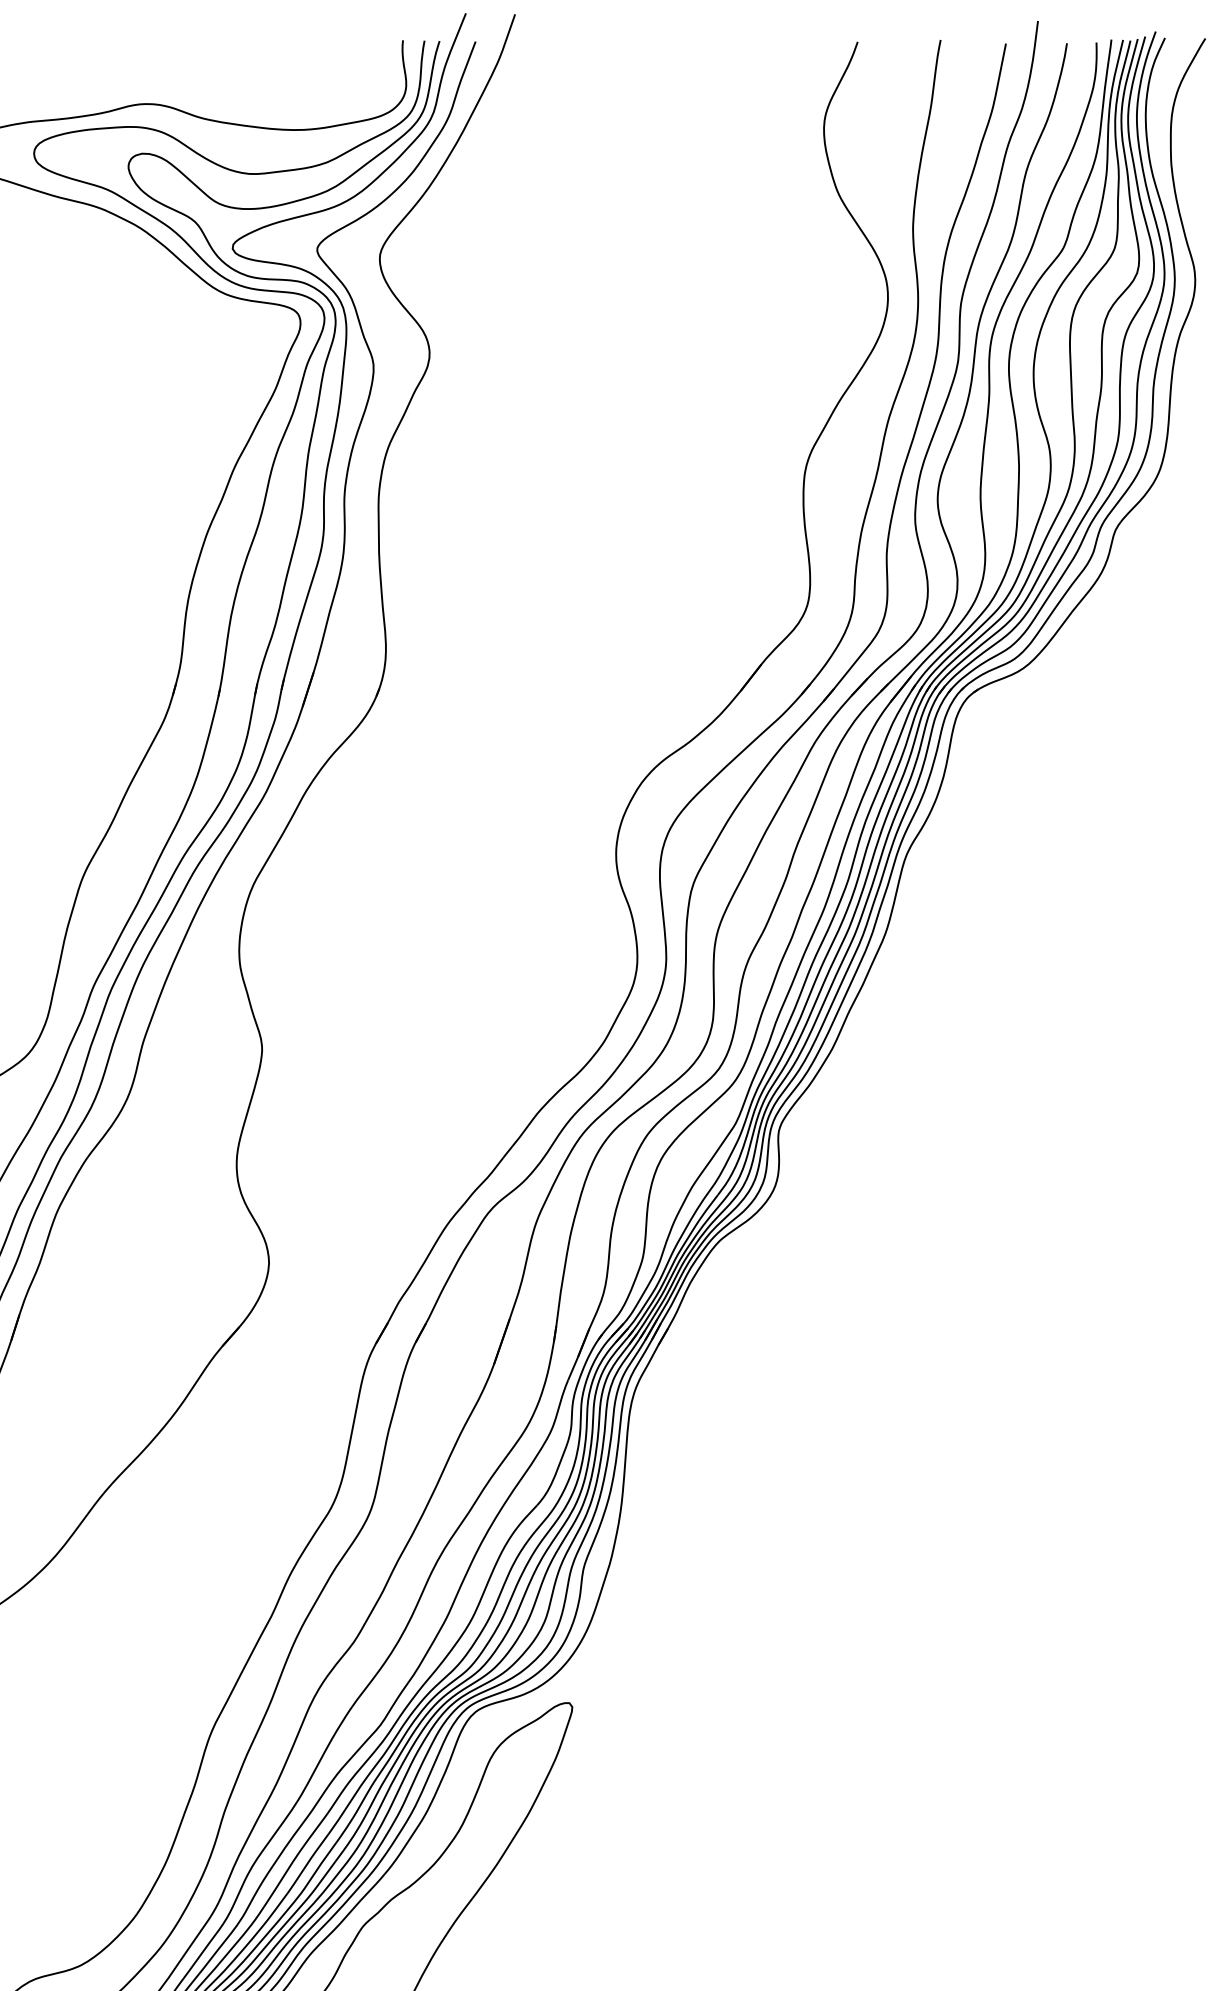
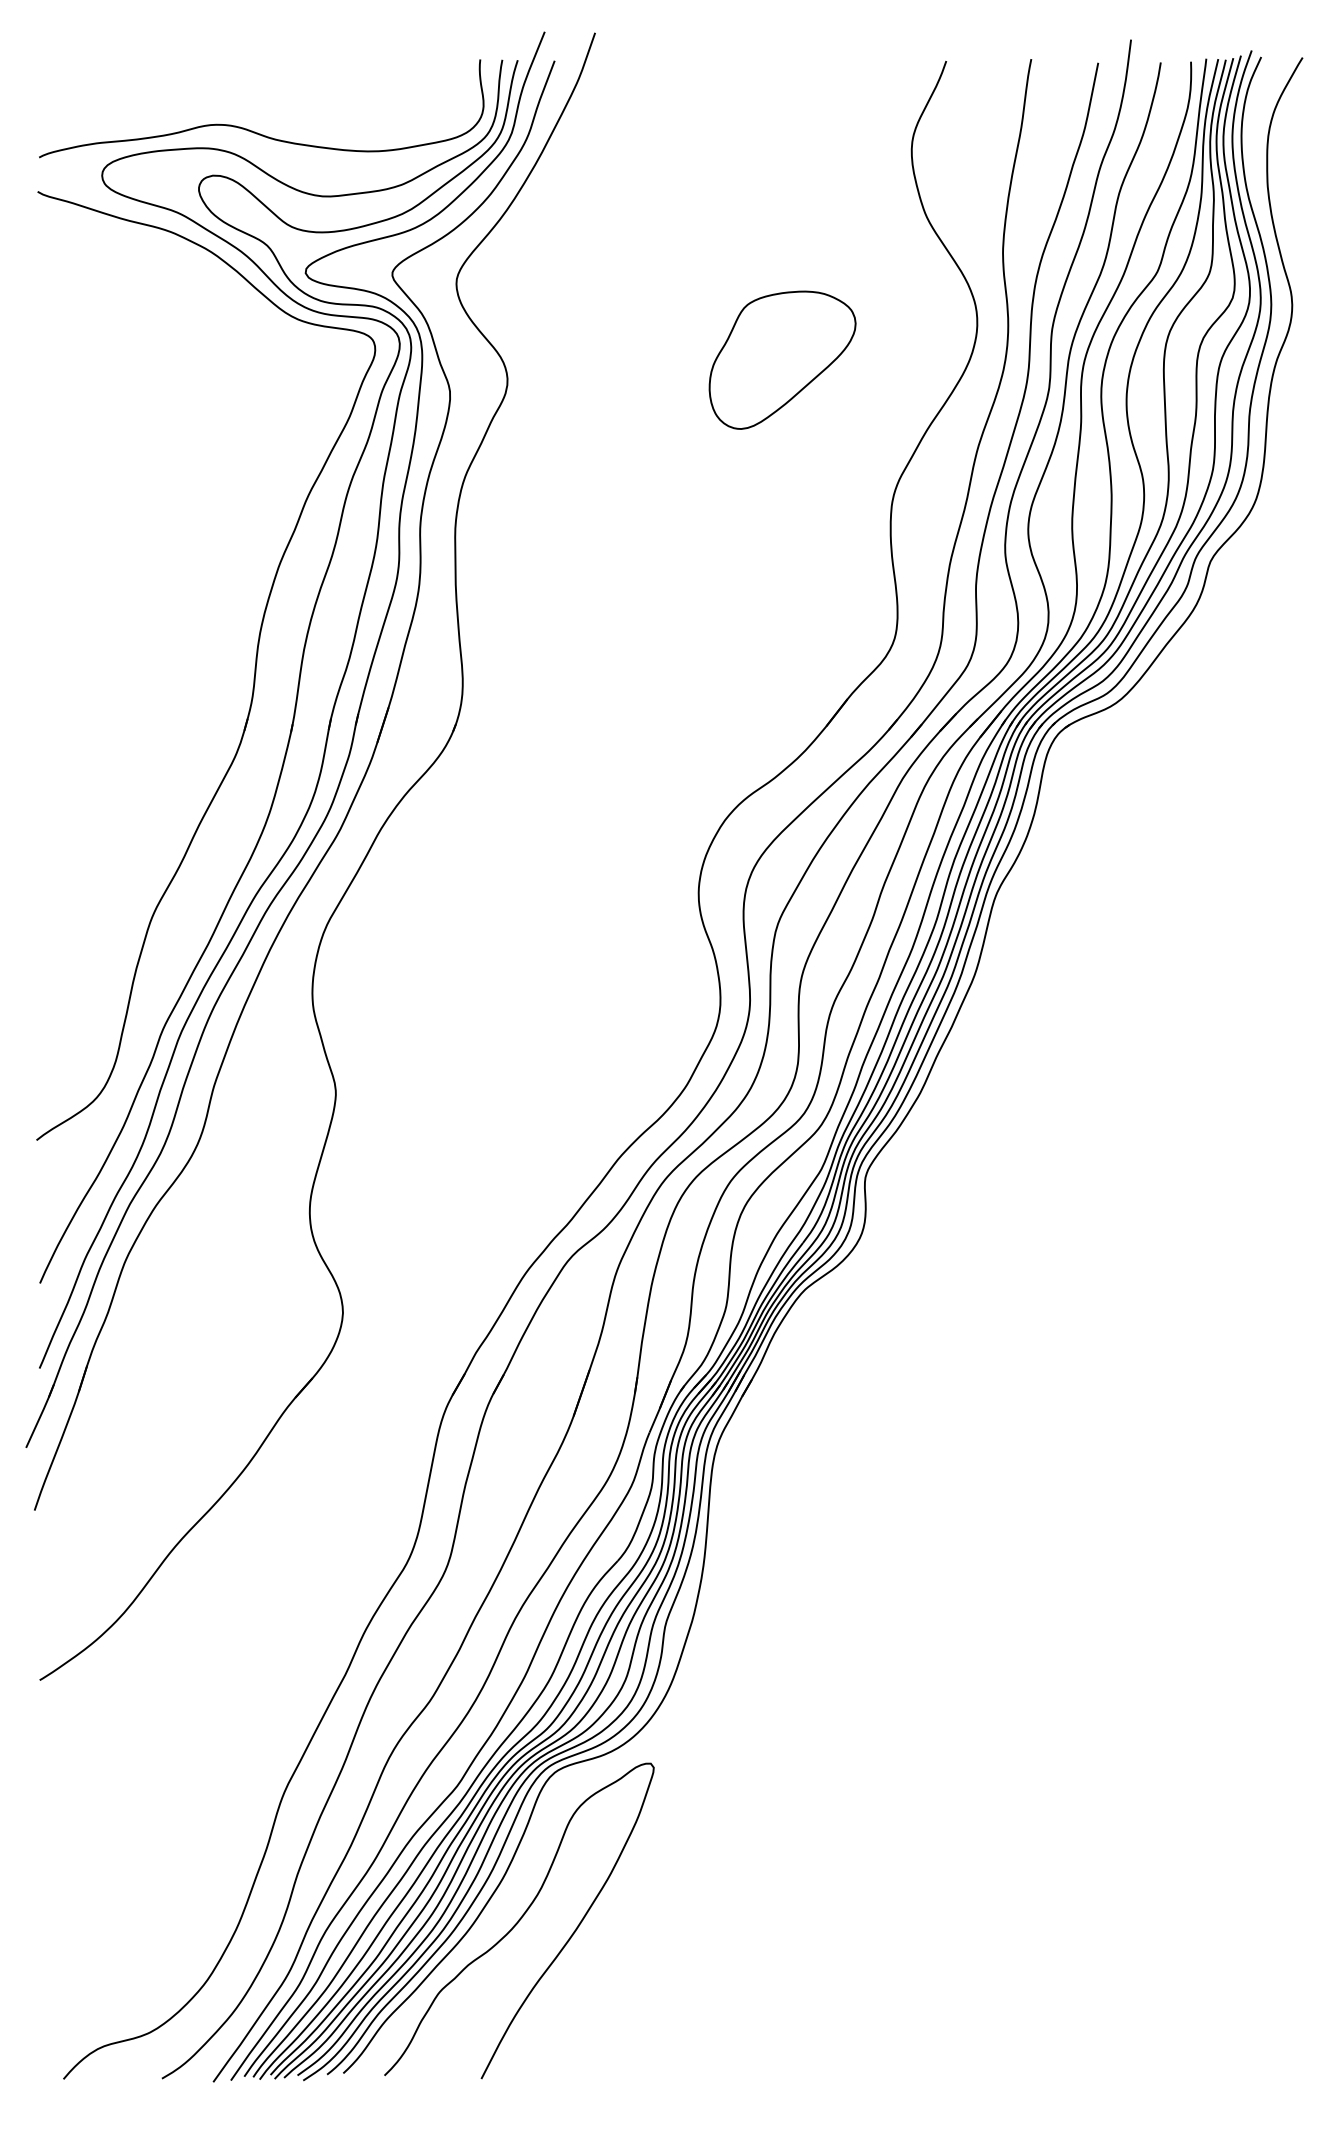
part: (697, 333) -> (782, 359), added

